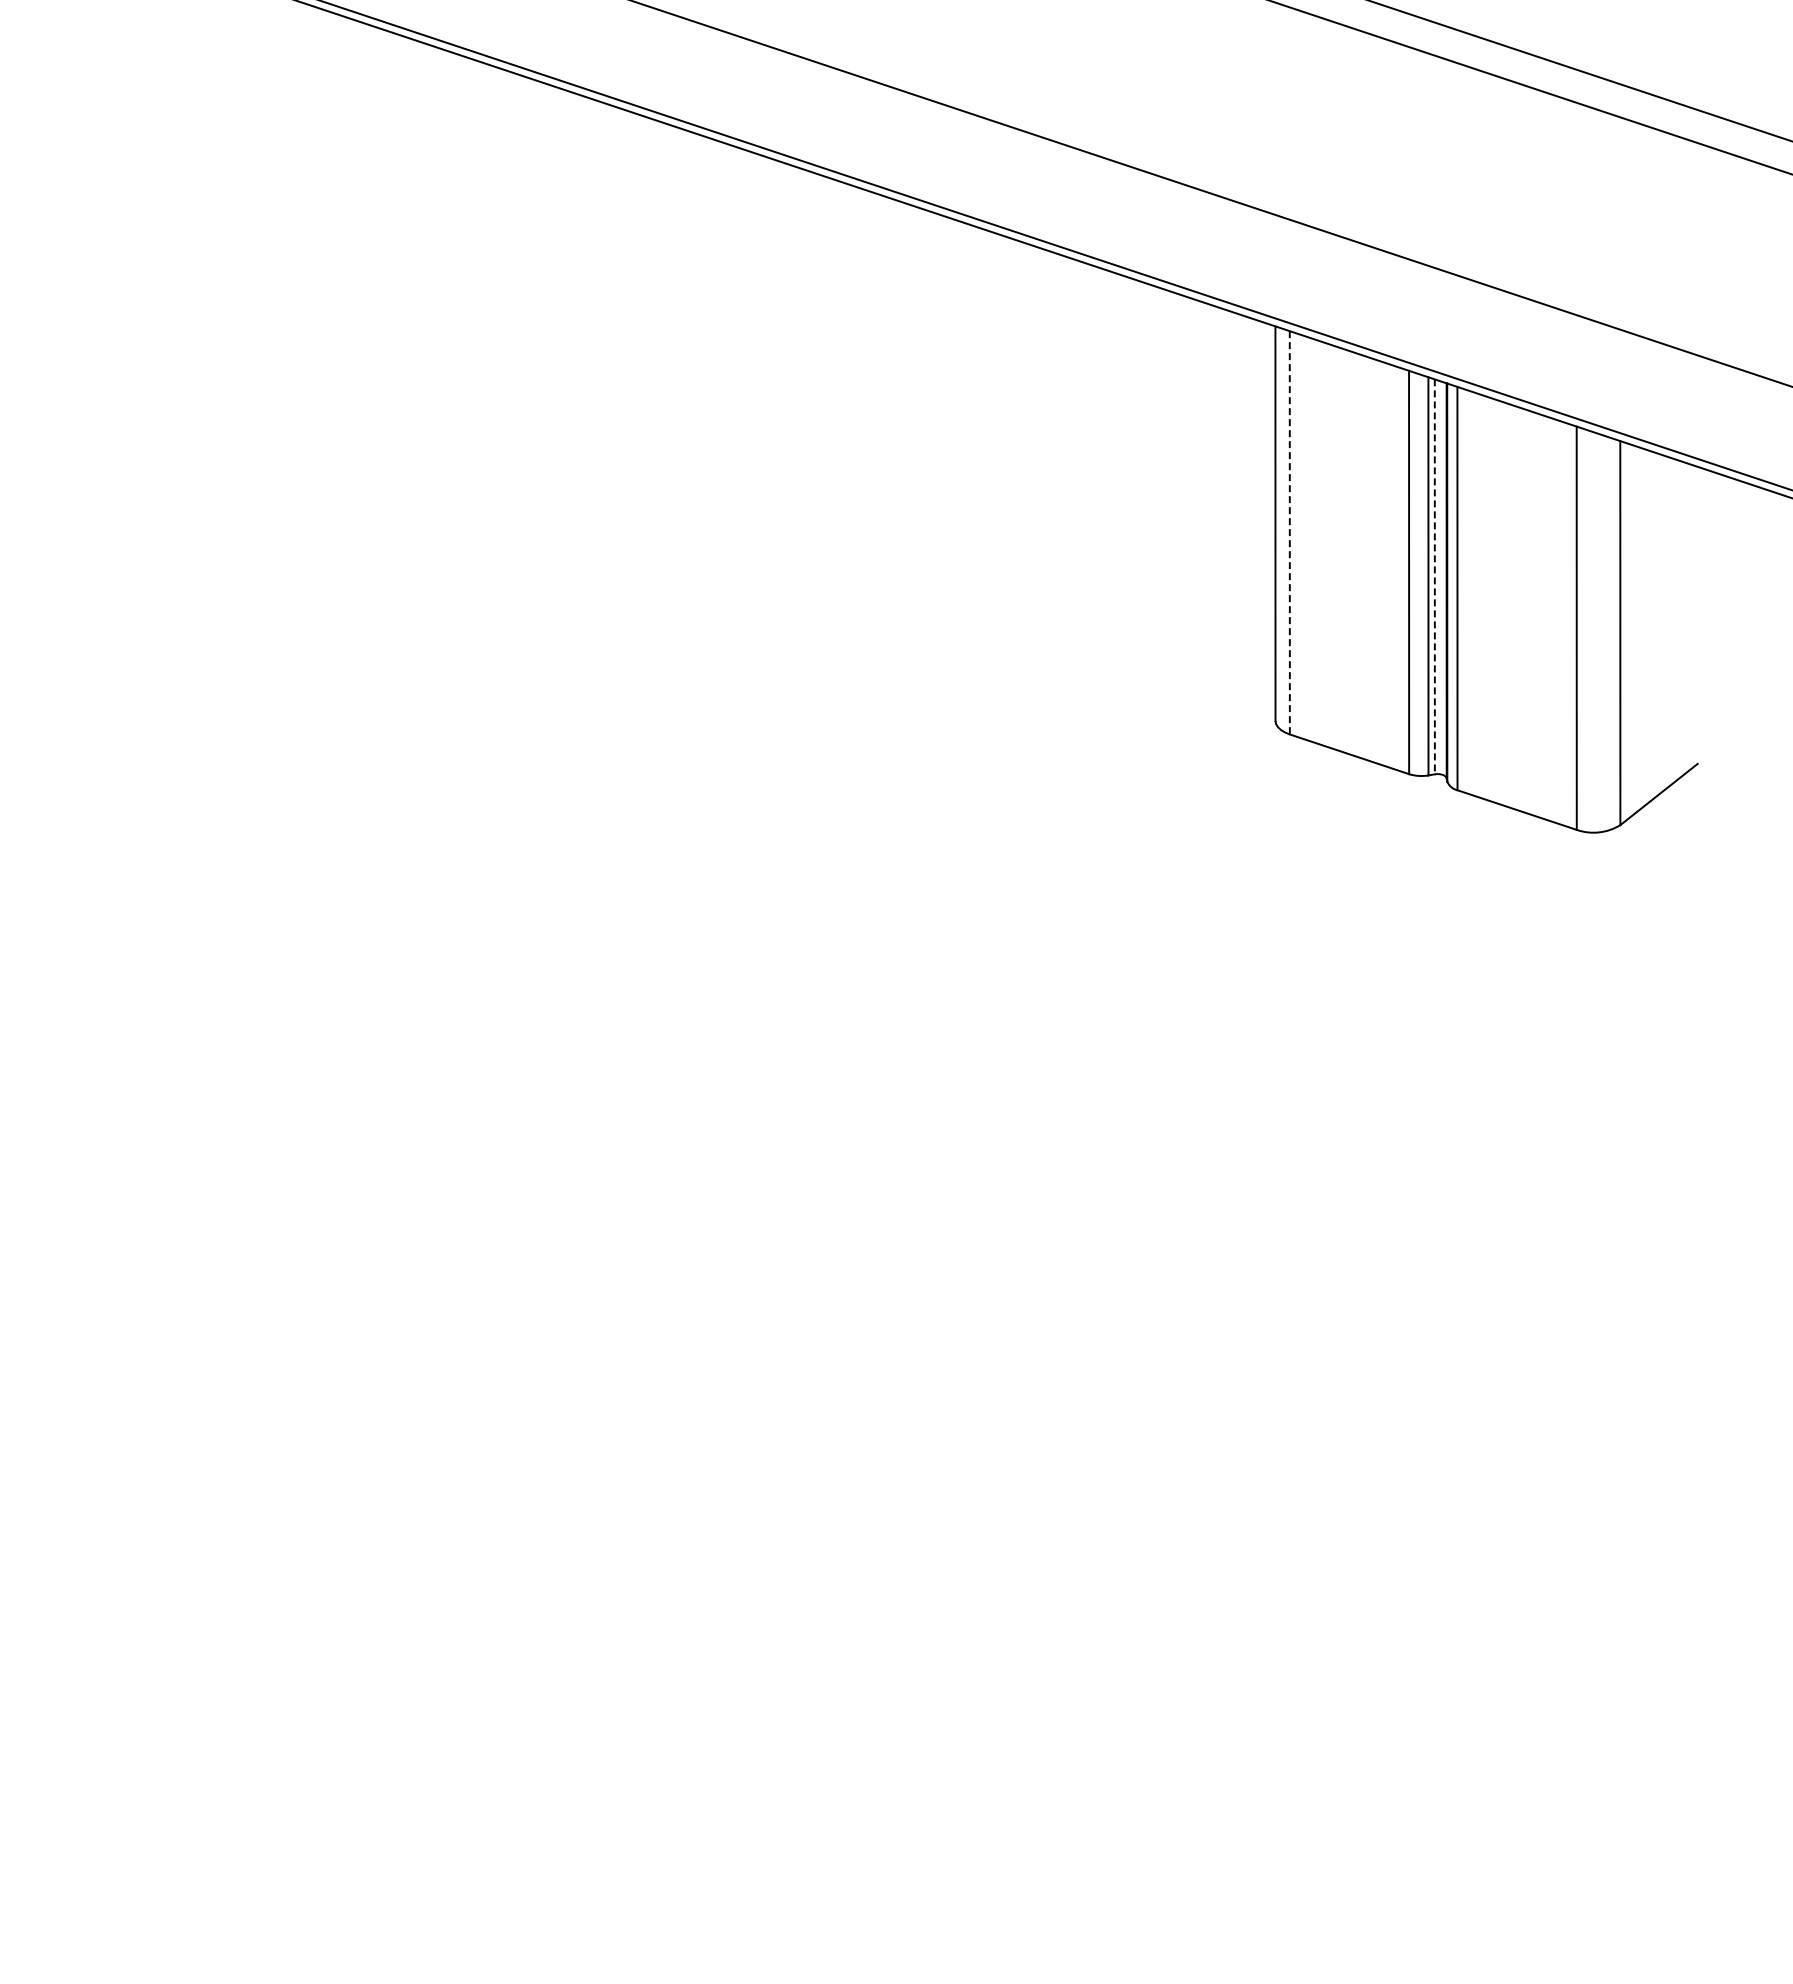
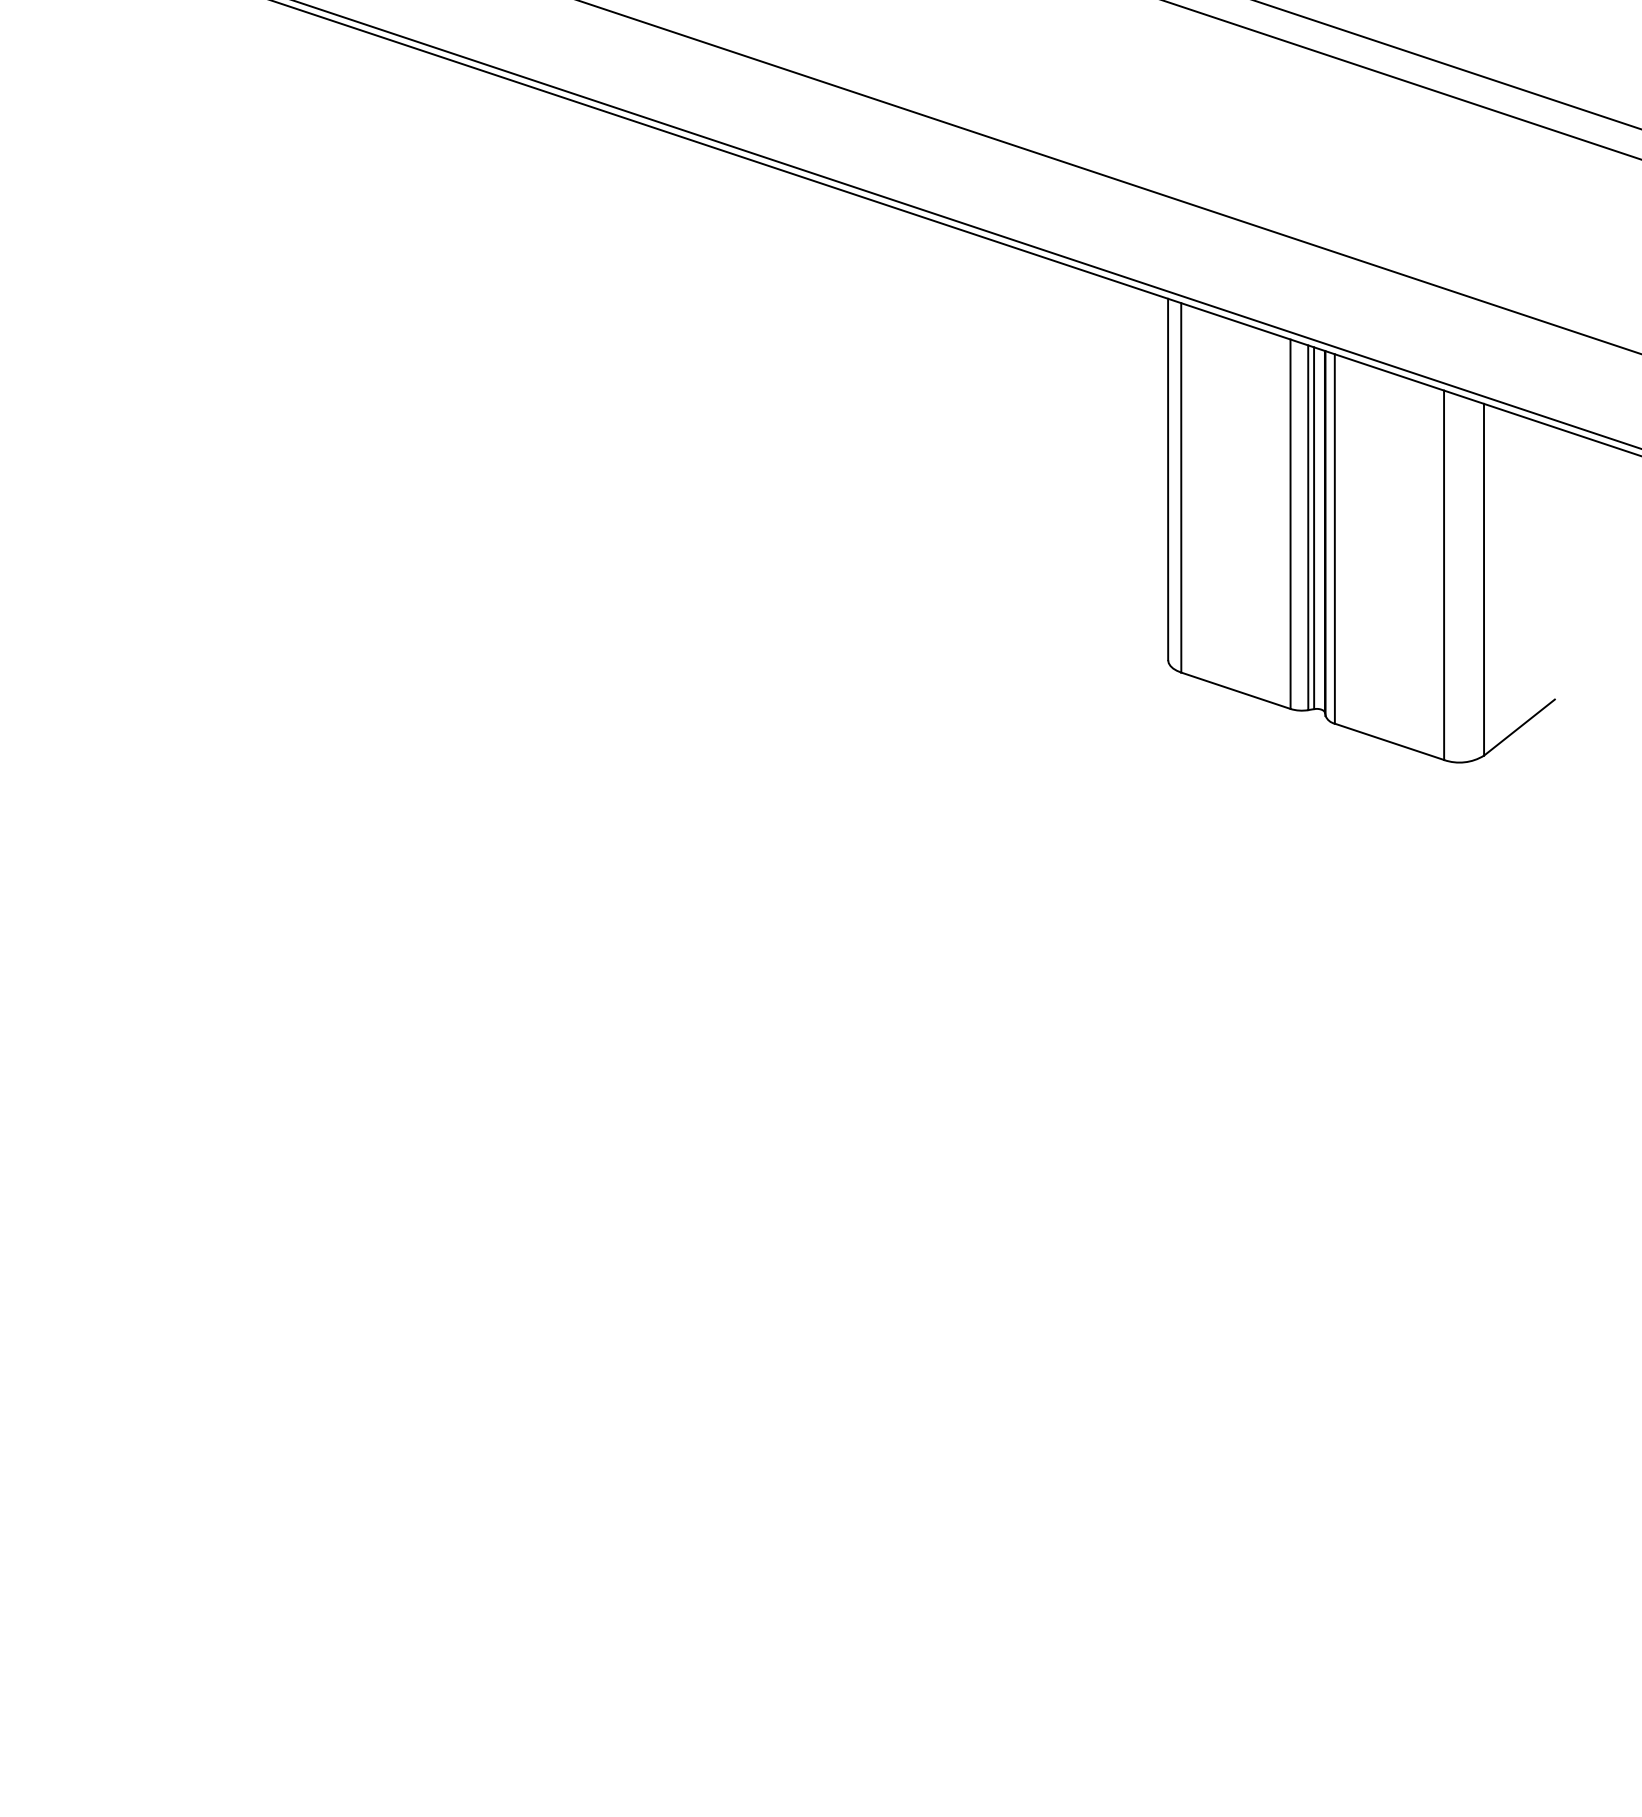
line: (1289, 532) -> (1180, 487), dashed -> solid
line: (1434, 577) -> (1313, 528), dashed -> solid

